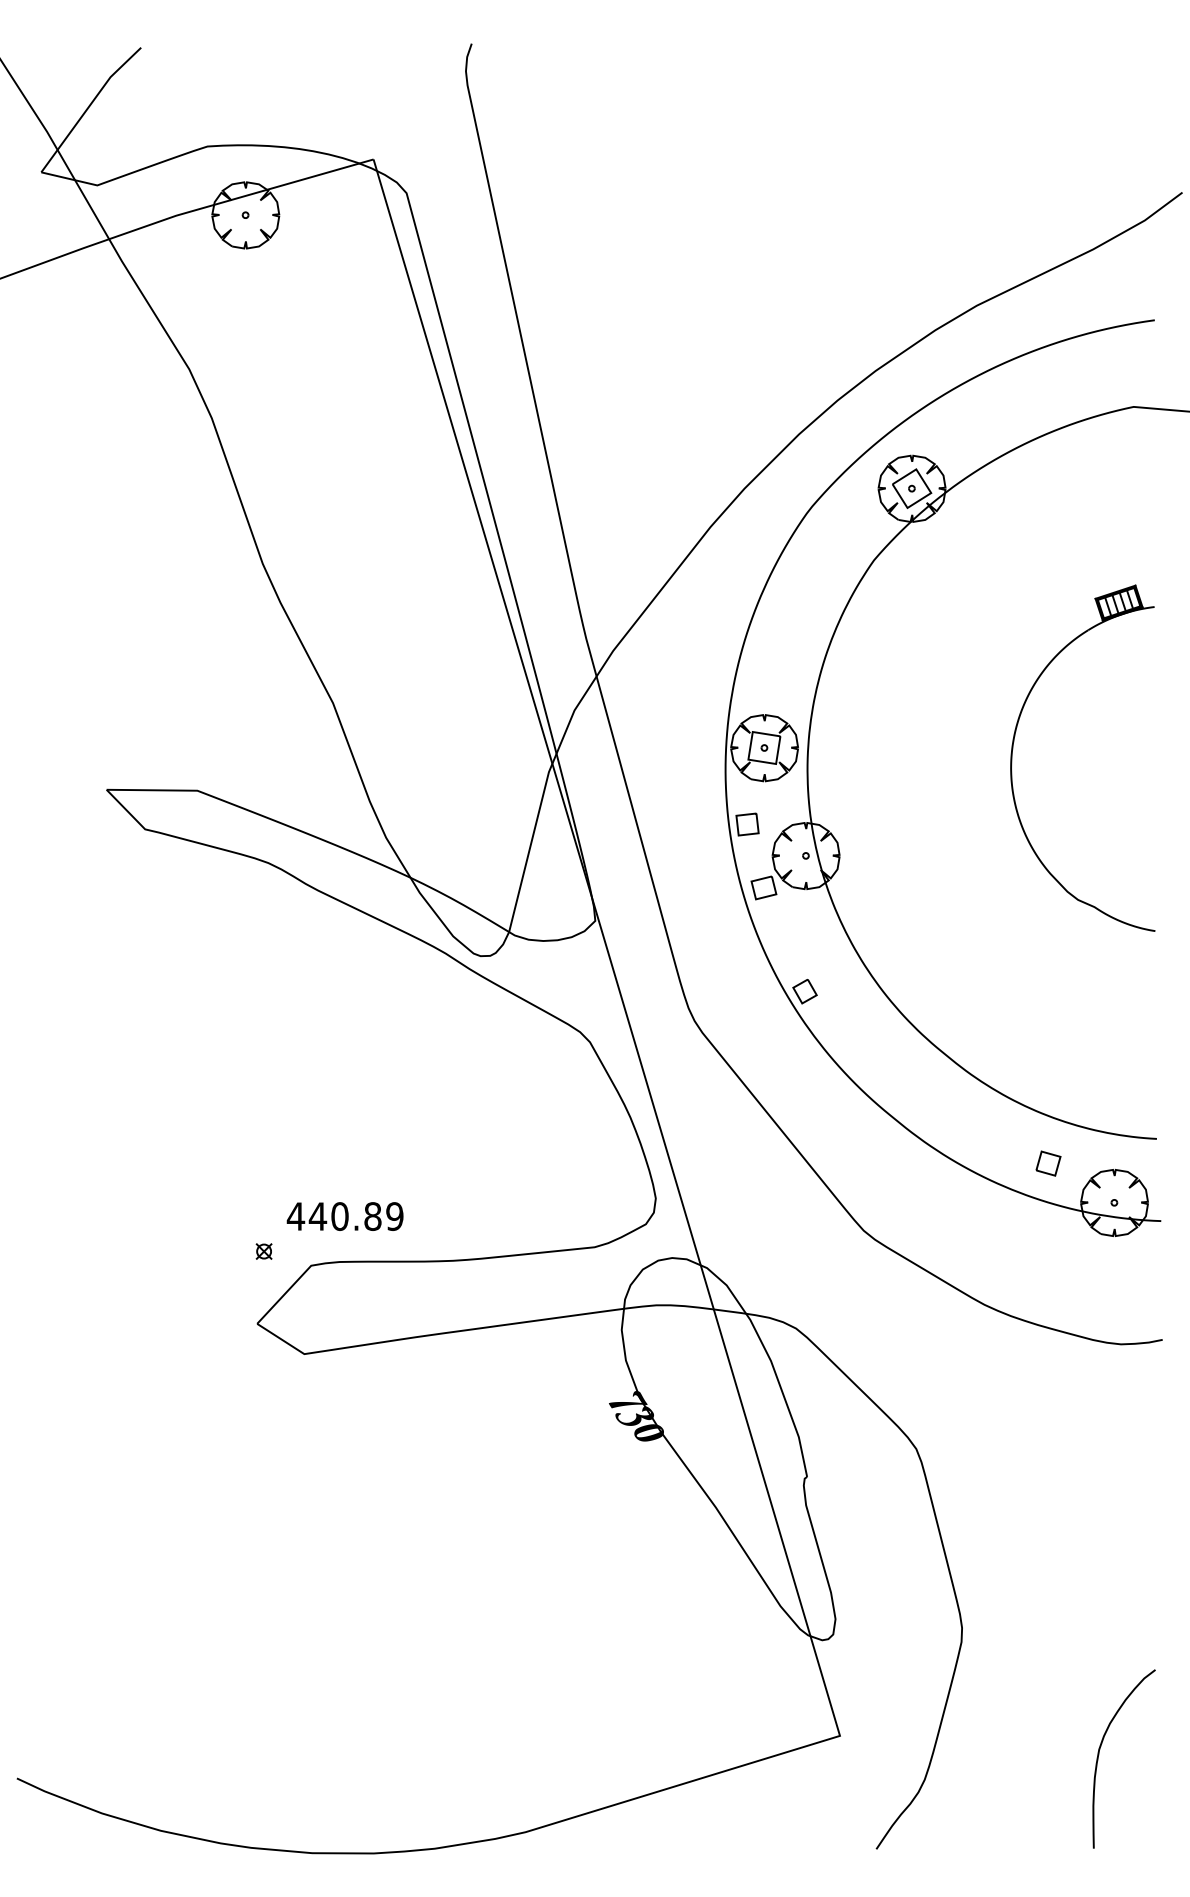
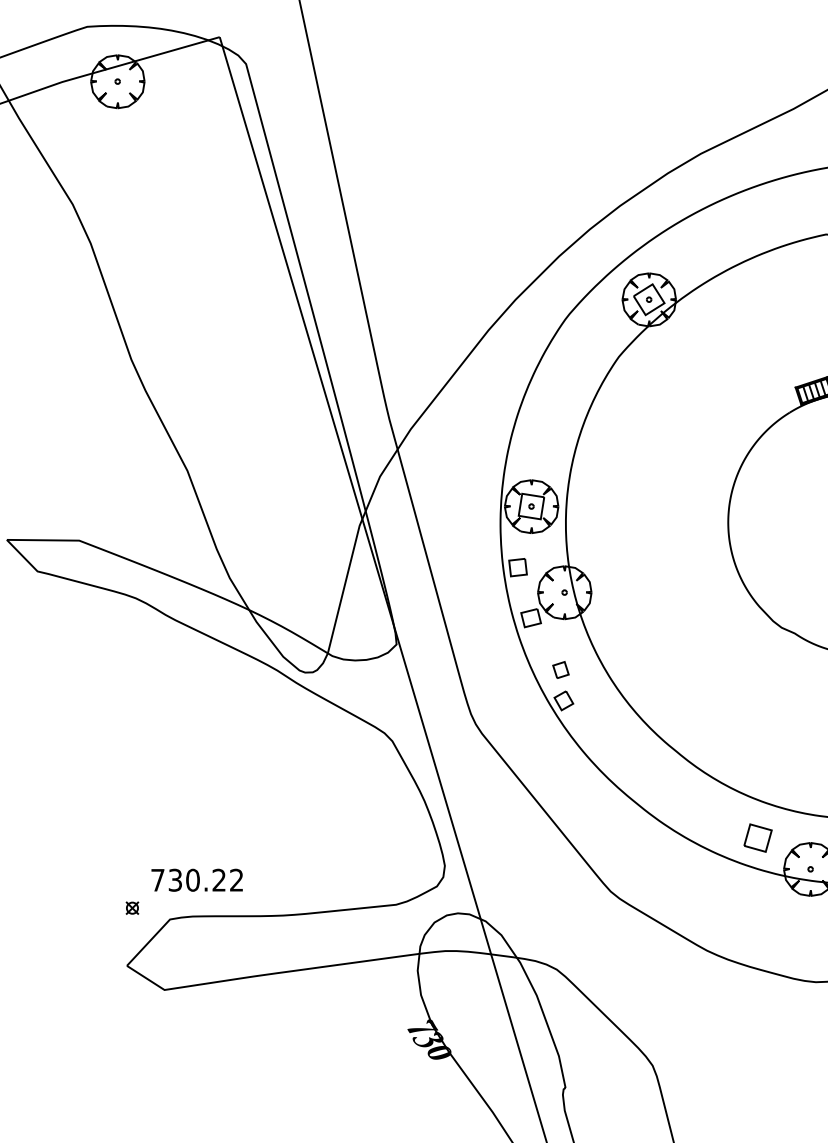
part: (801, 952) -> (561, 669), added
part: (1048, 1163) -> (758, 837), size x1.43
text: (344, 1216) -> (196, 880), 440.89 -> 730.22

